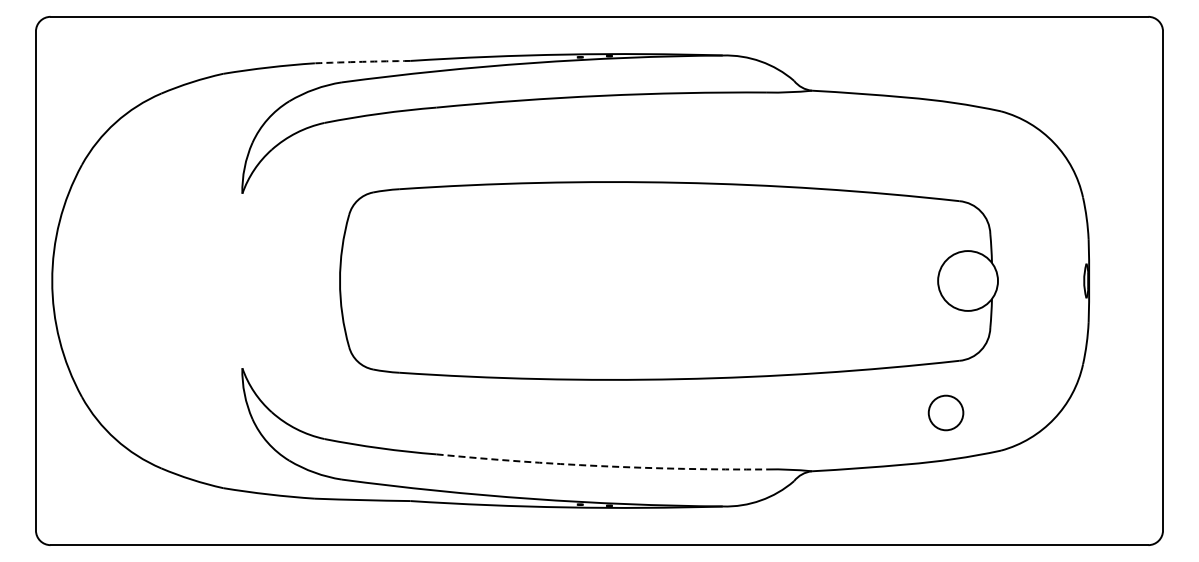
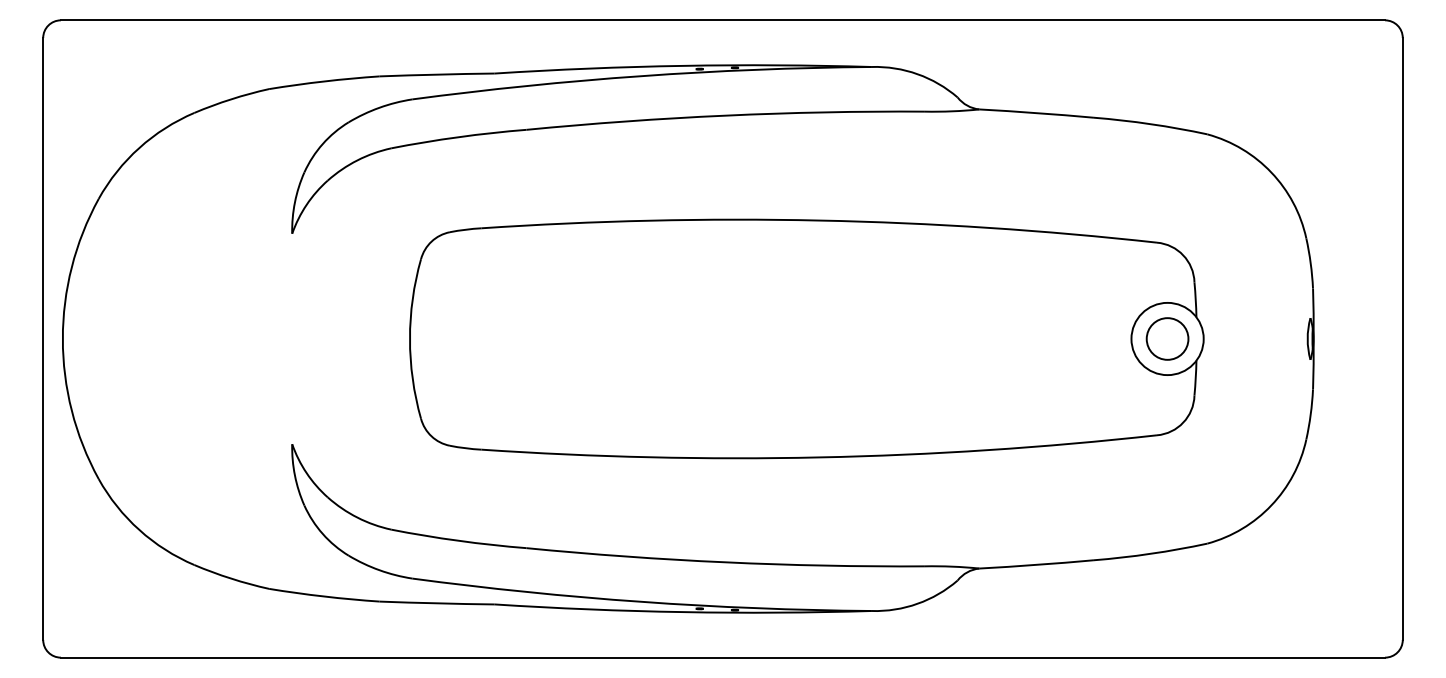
arc: (362, 61) -> (437, 74), dashed -> solid
circle: (945, 412) -> (1166, 338), moved
arc: (601, 466) -> (725, 562), dashed -> solid

